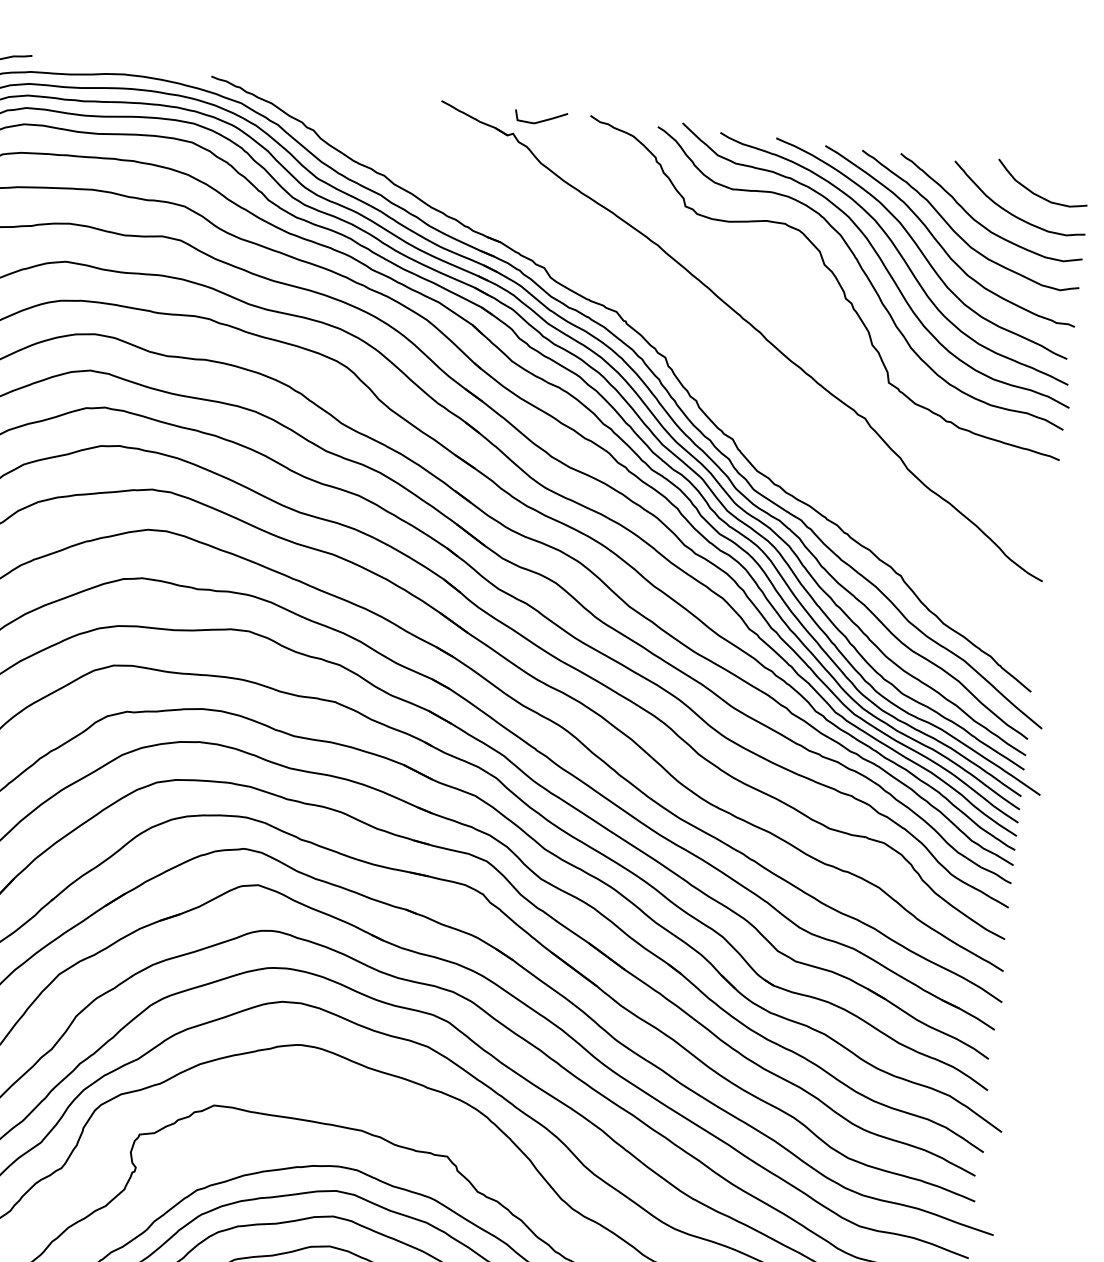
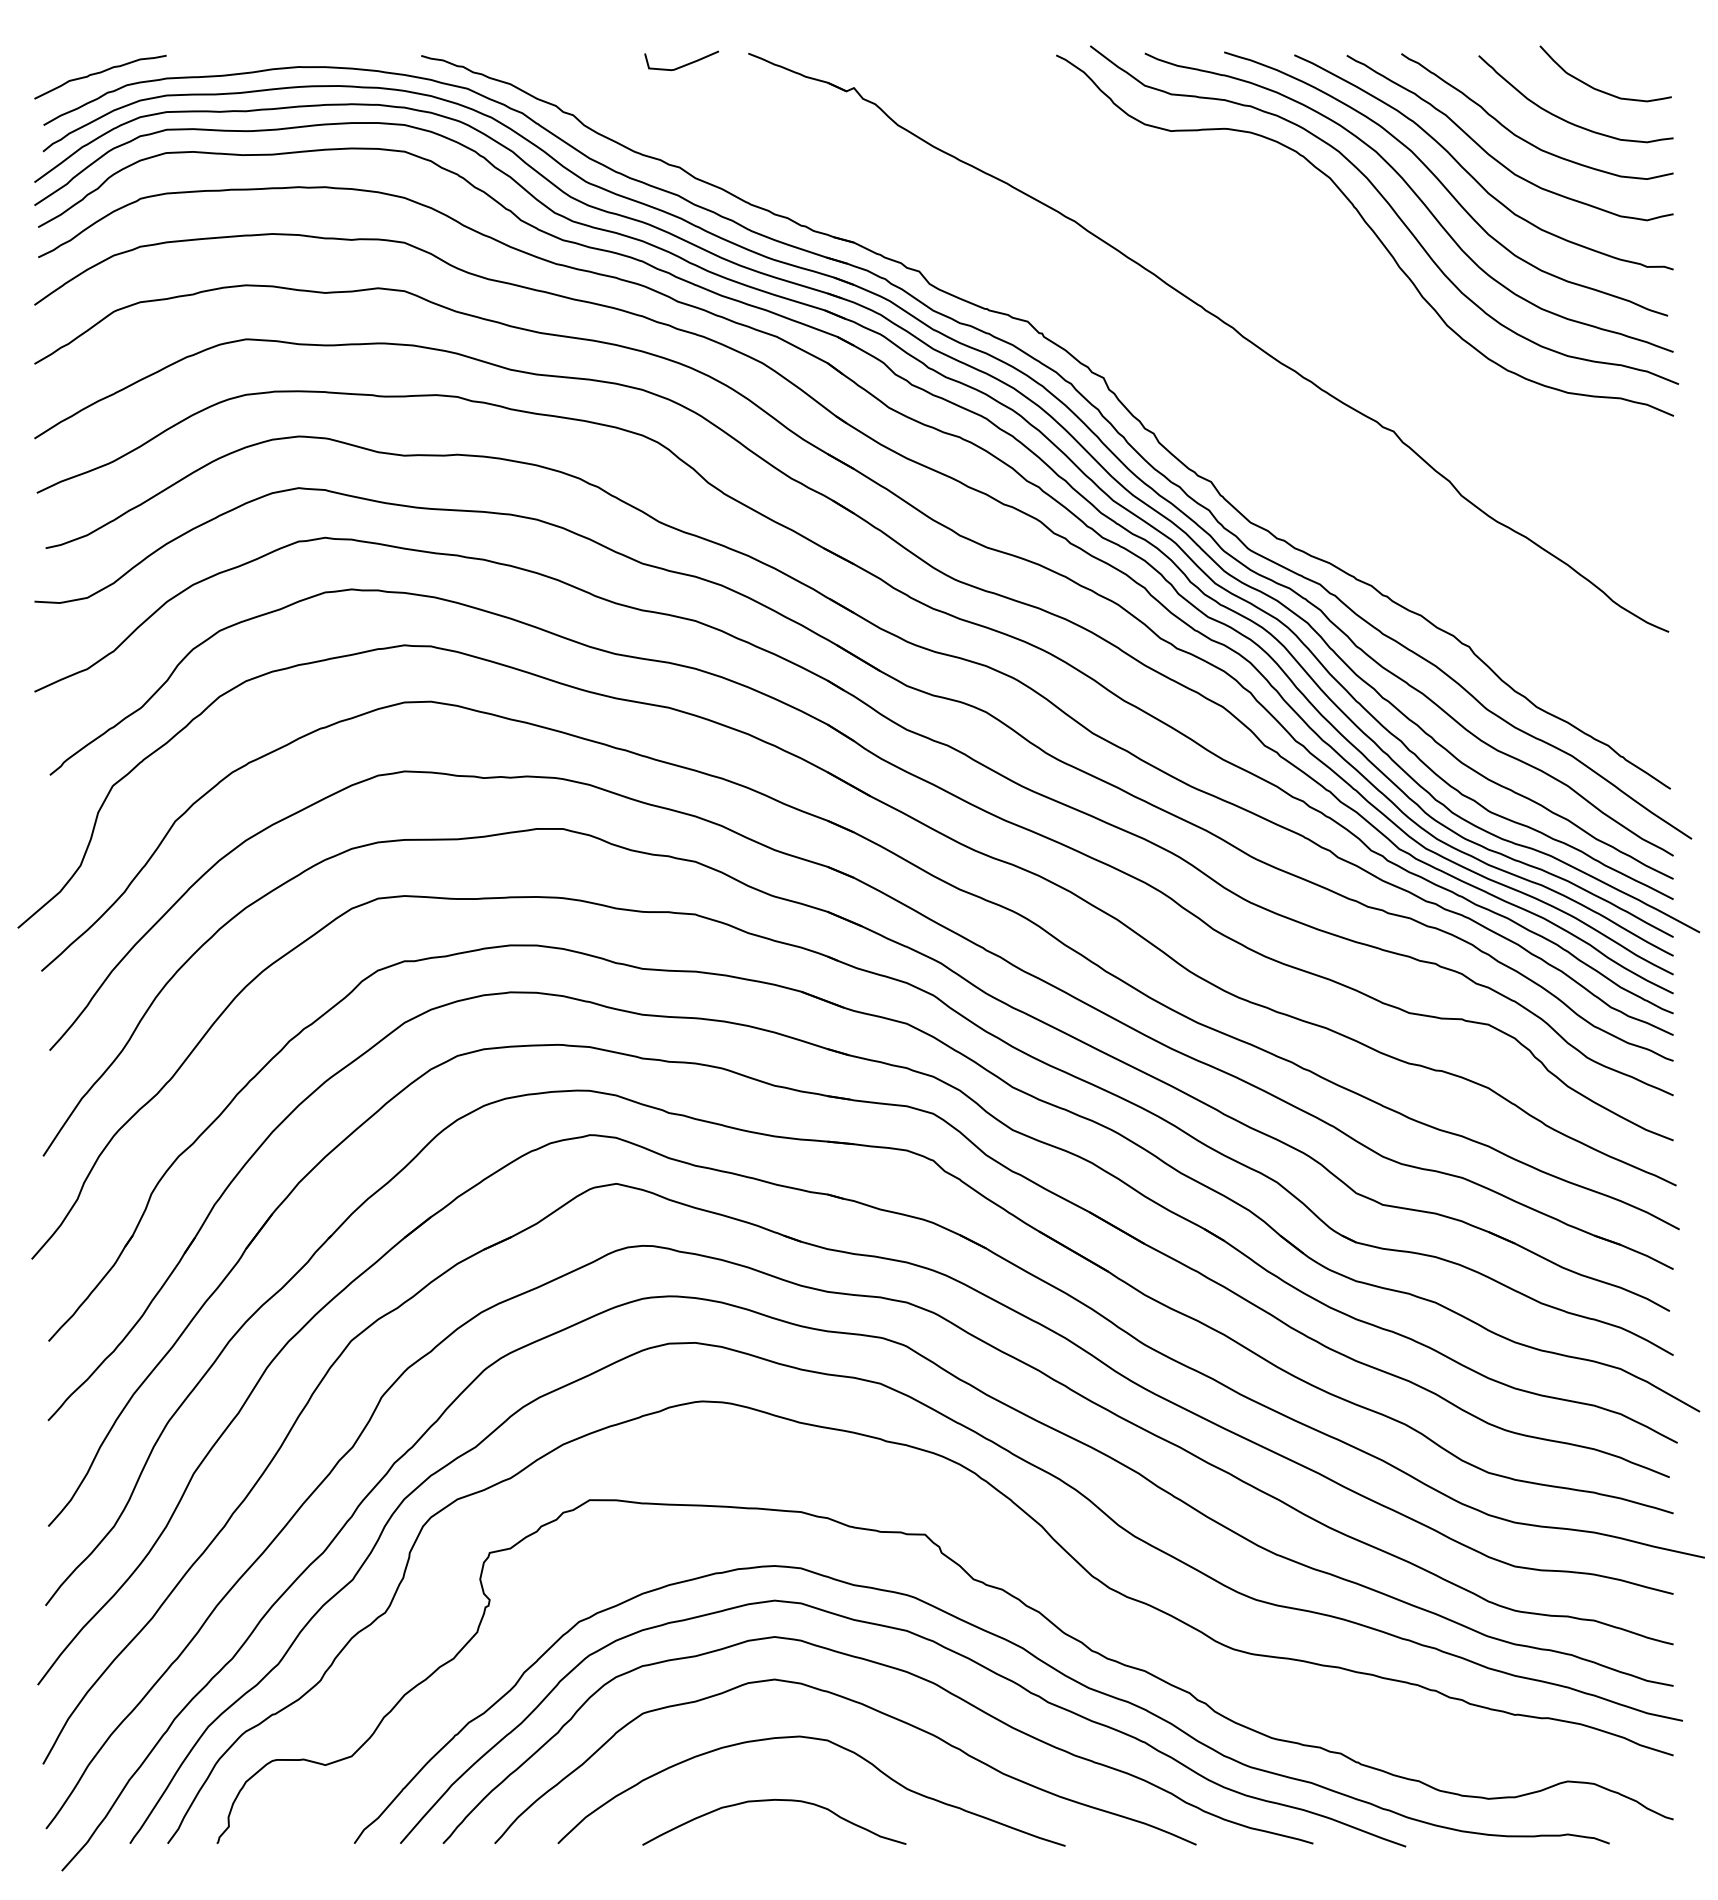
curve: (542, 120) -> (684, 64), moved
curve: (836, 280) -> (1331, 242), removed

